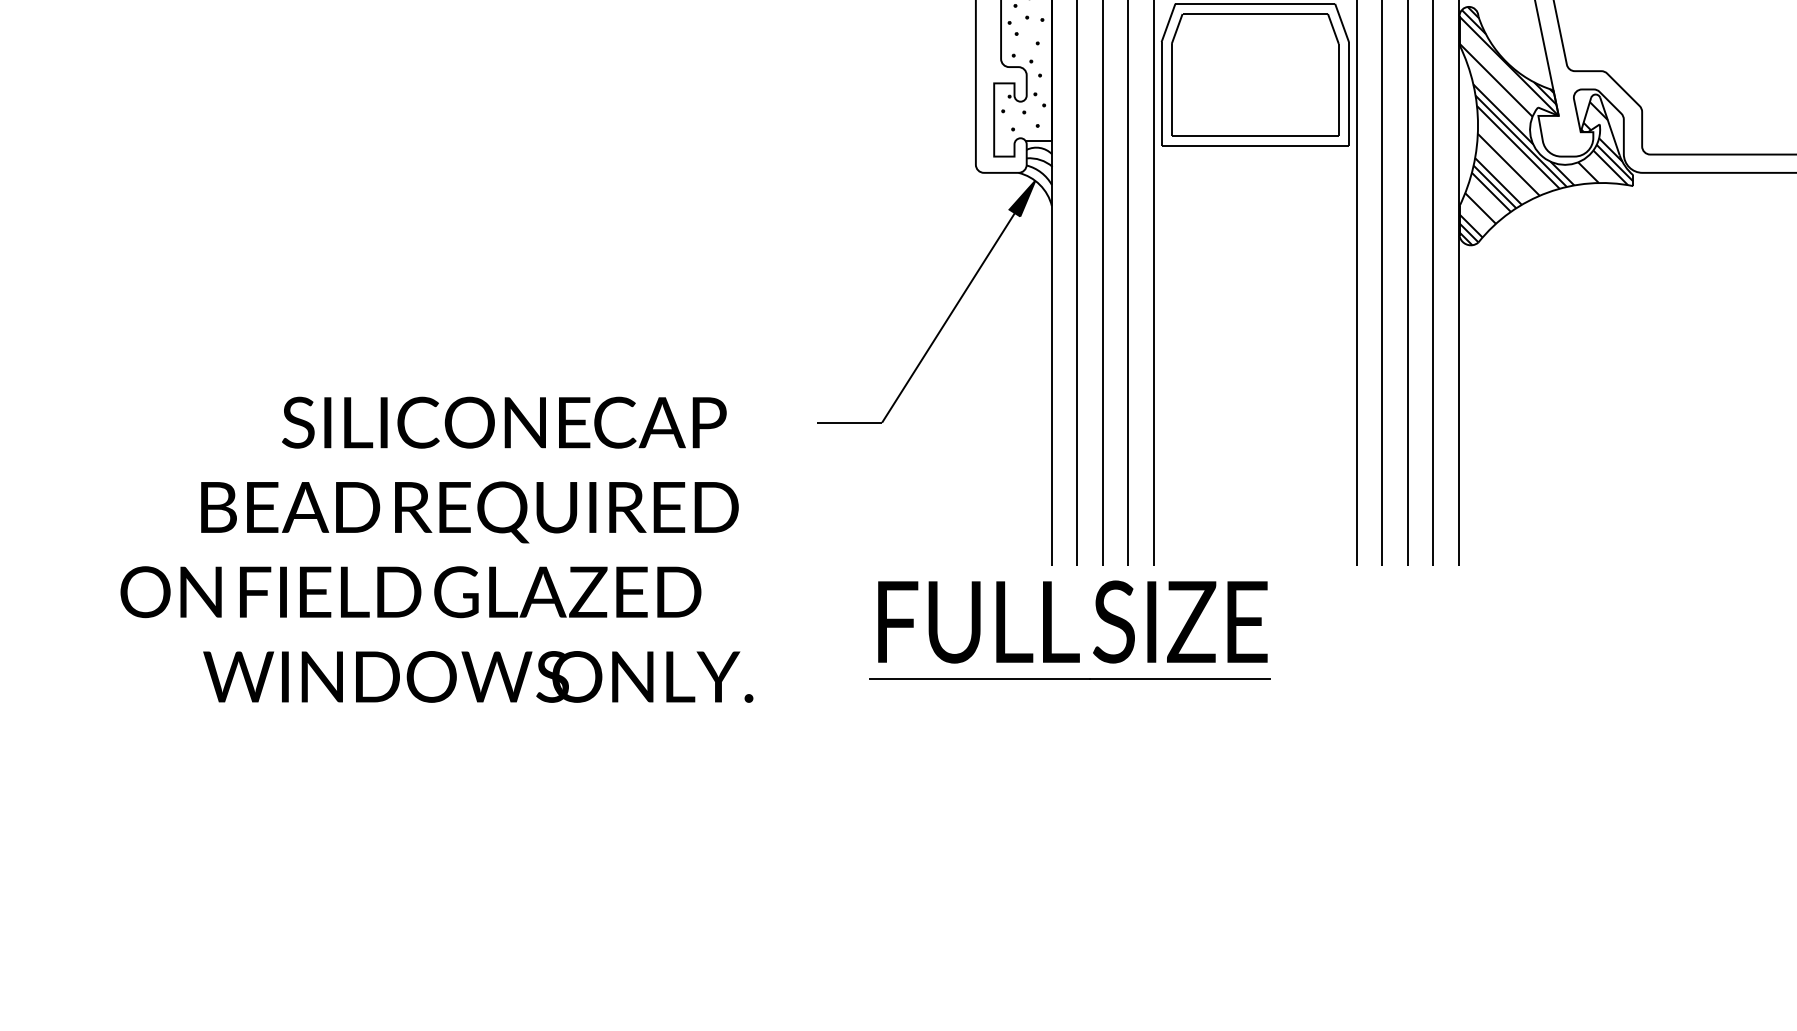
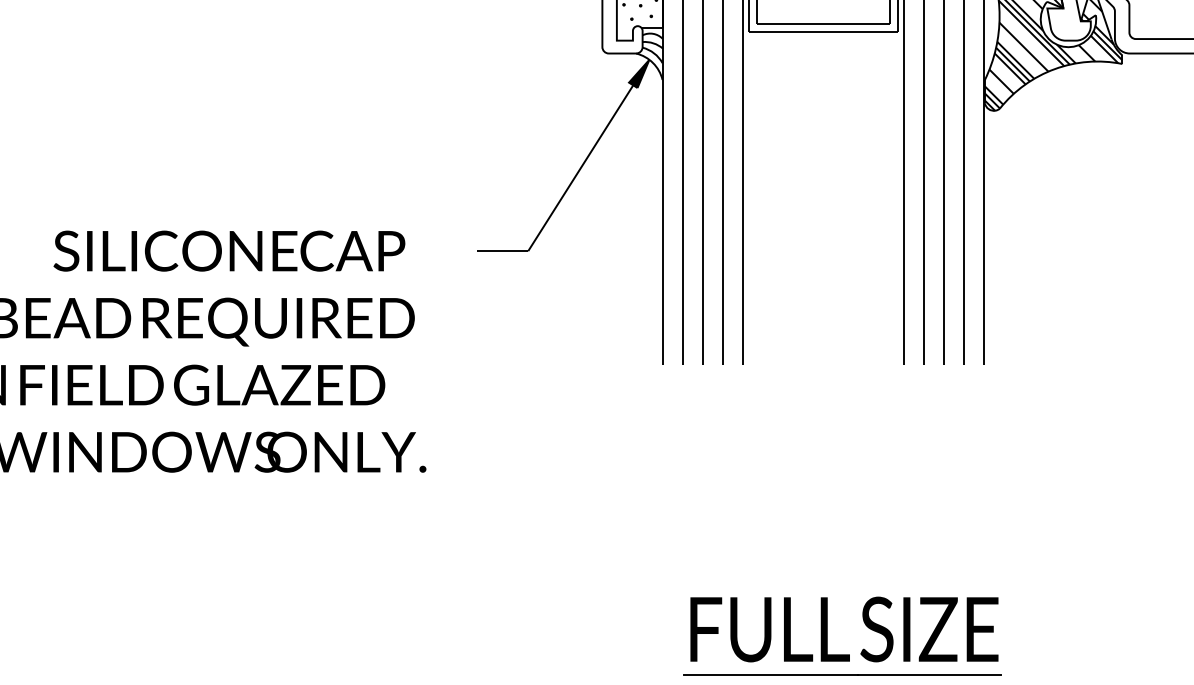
part: (1051, 629) -> (827, 635), moved

